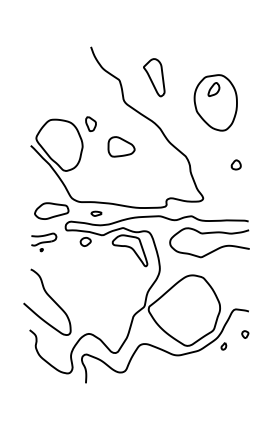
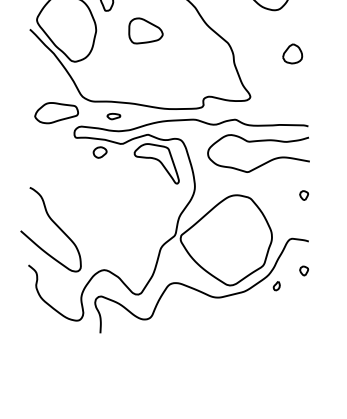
part: (235, 164) -> (291, 53), size x1.6
part: (44, 242) -> (47, 153), removed
part: (245, 275) -> (304, 195), added

